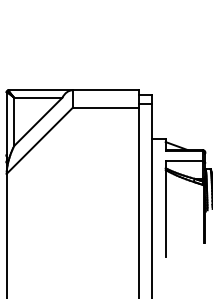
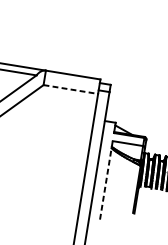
line: (106, 107) -> (71, 89), solid -> dashed
line: (165, 209) -> (106, 180), solid -> dashed

